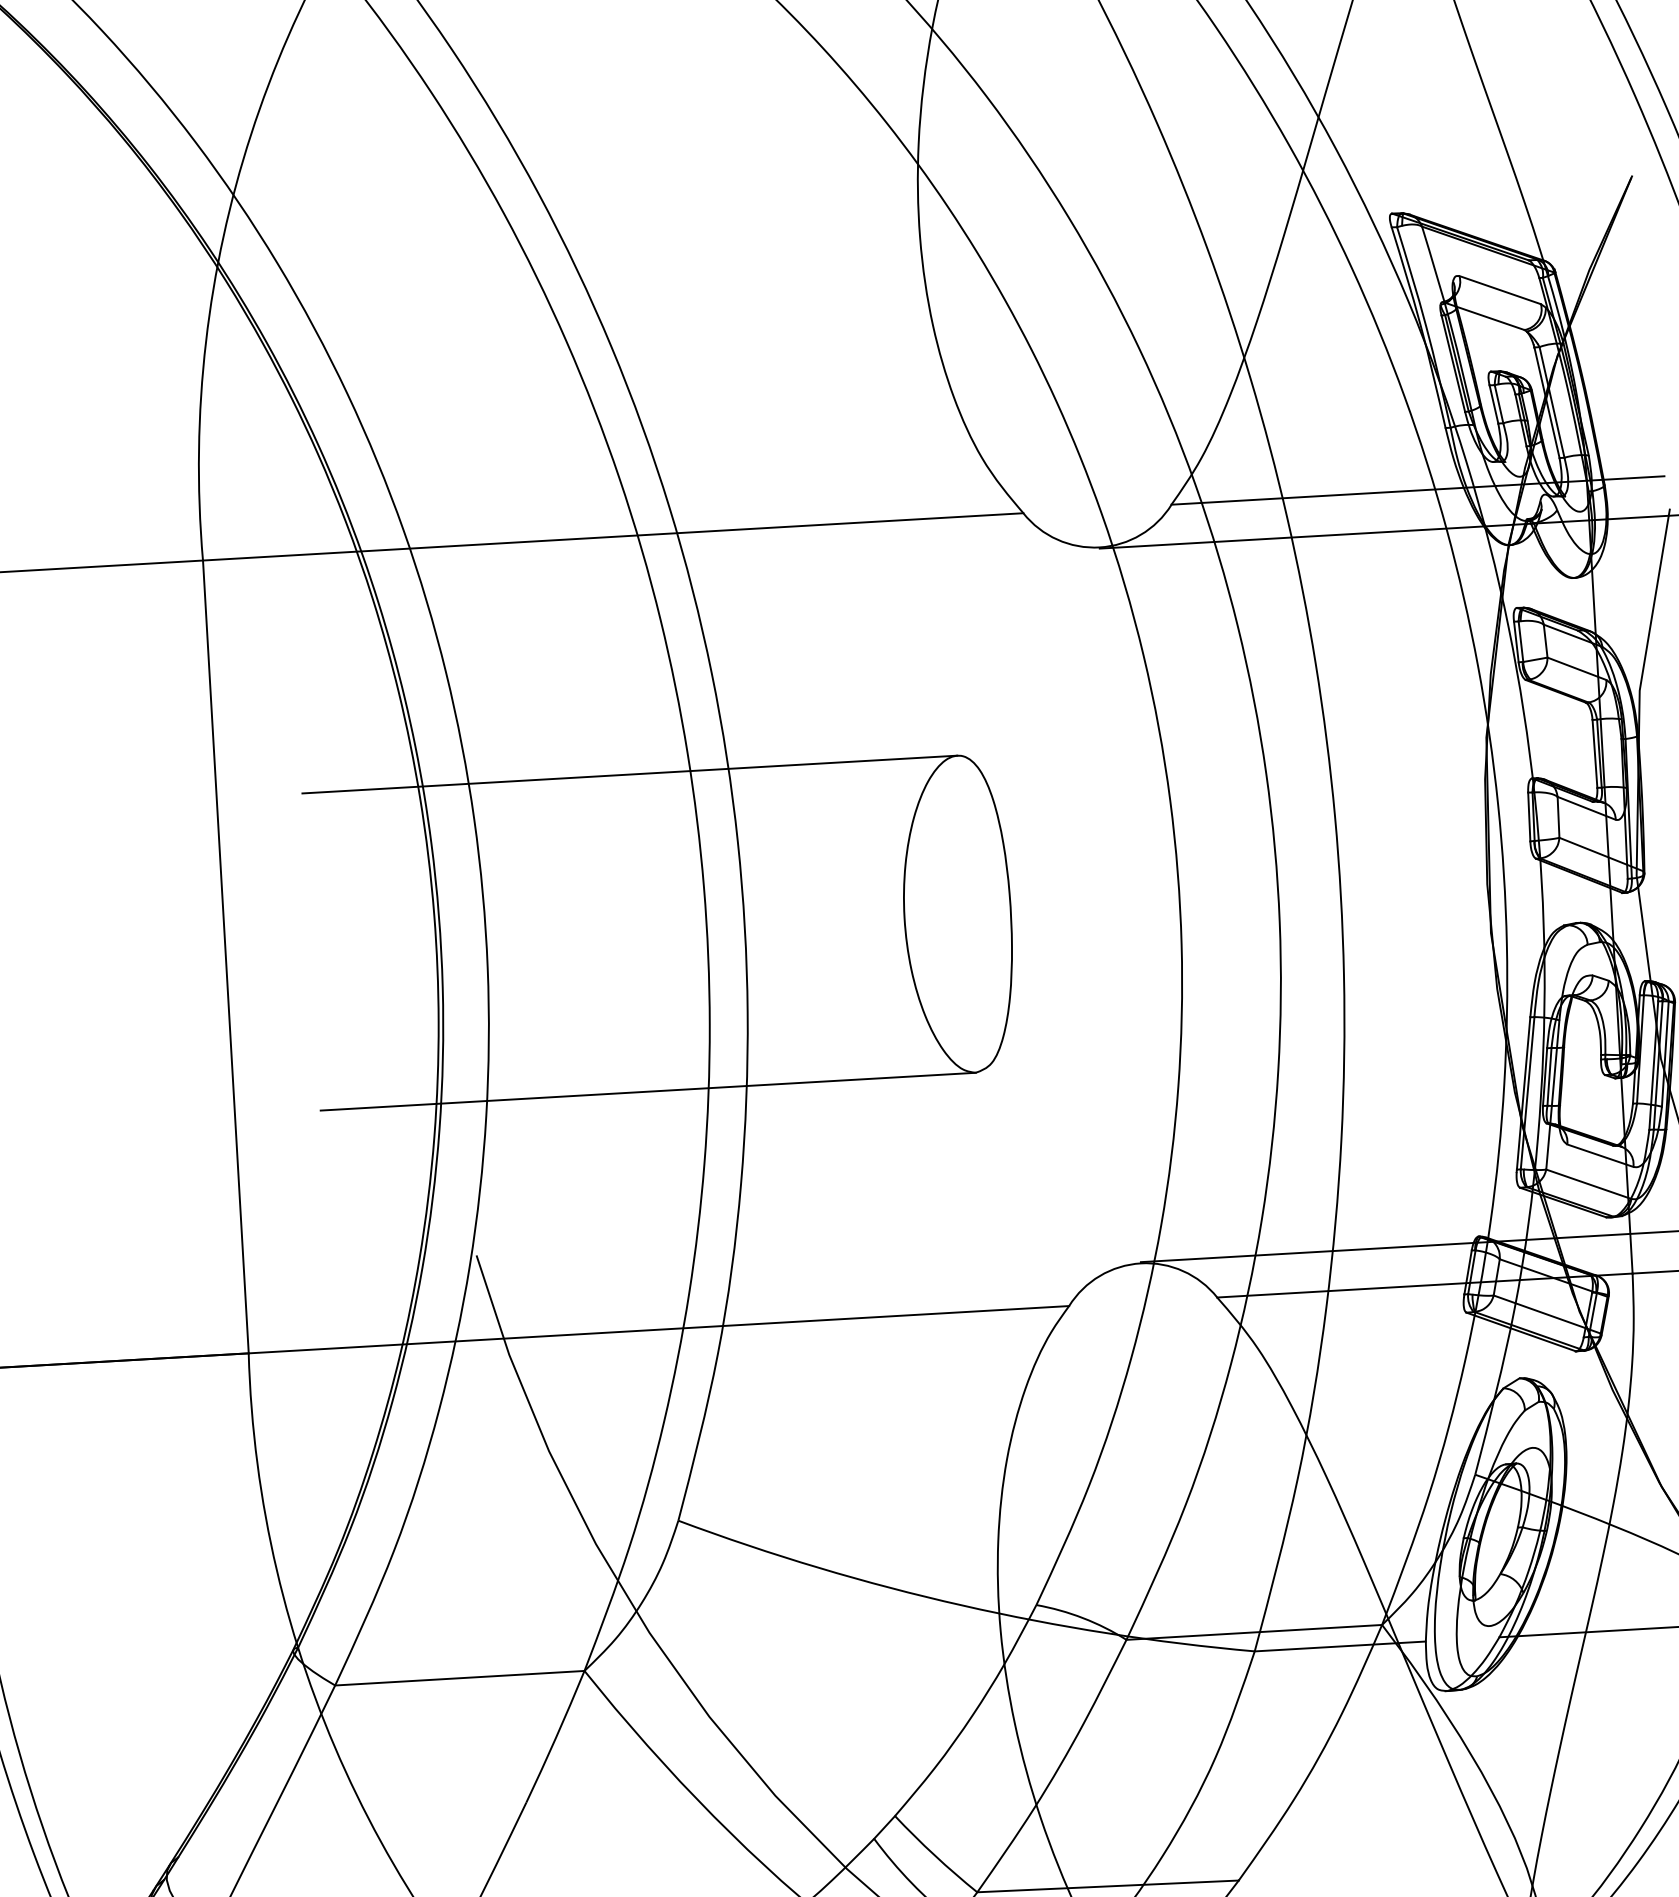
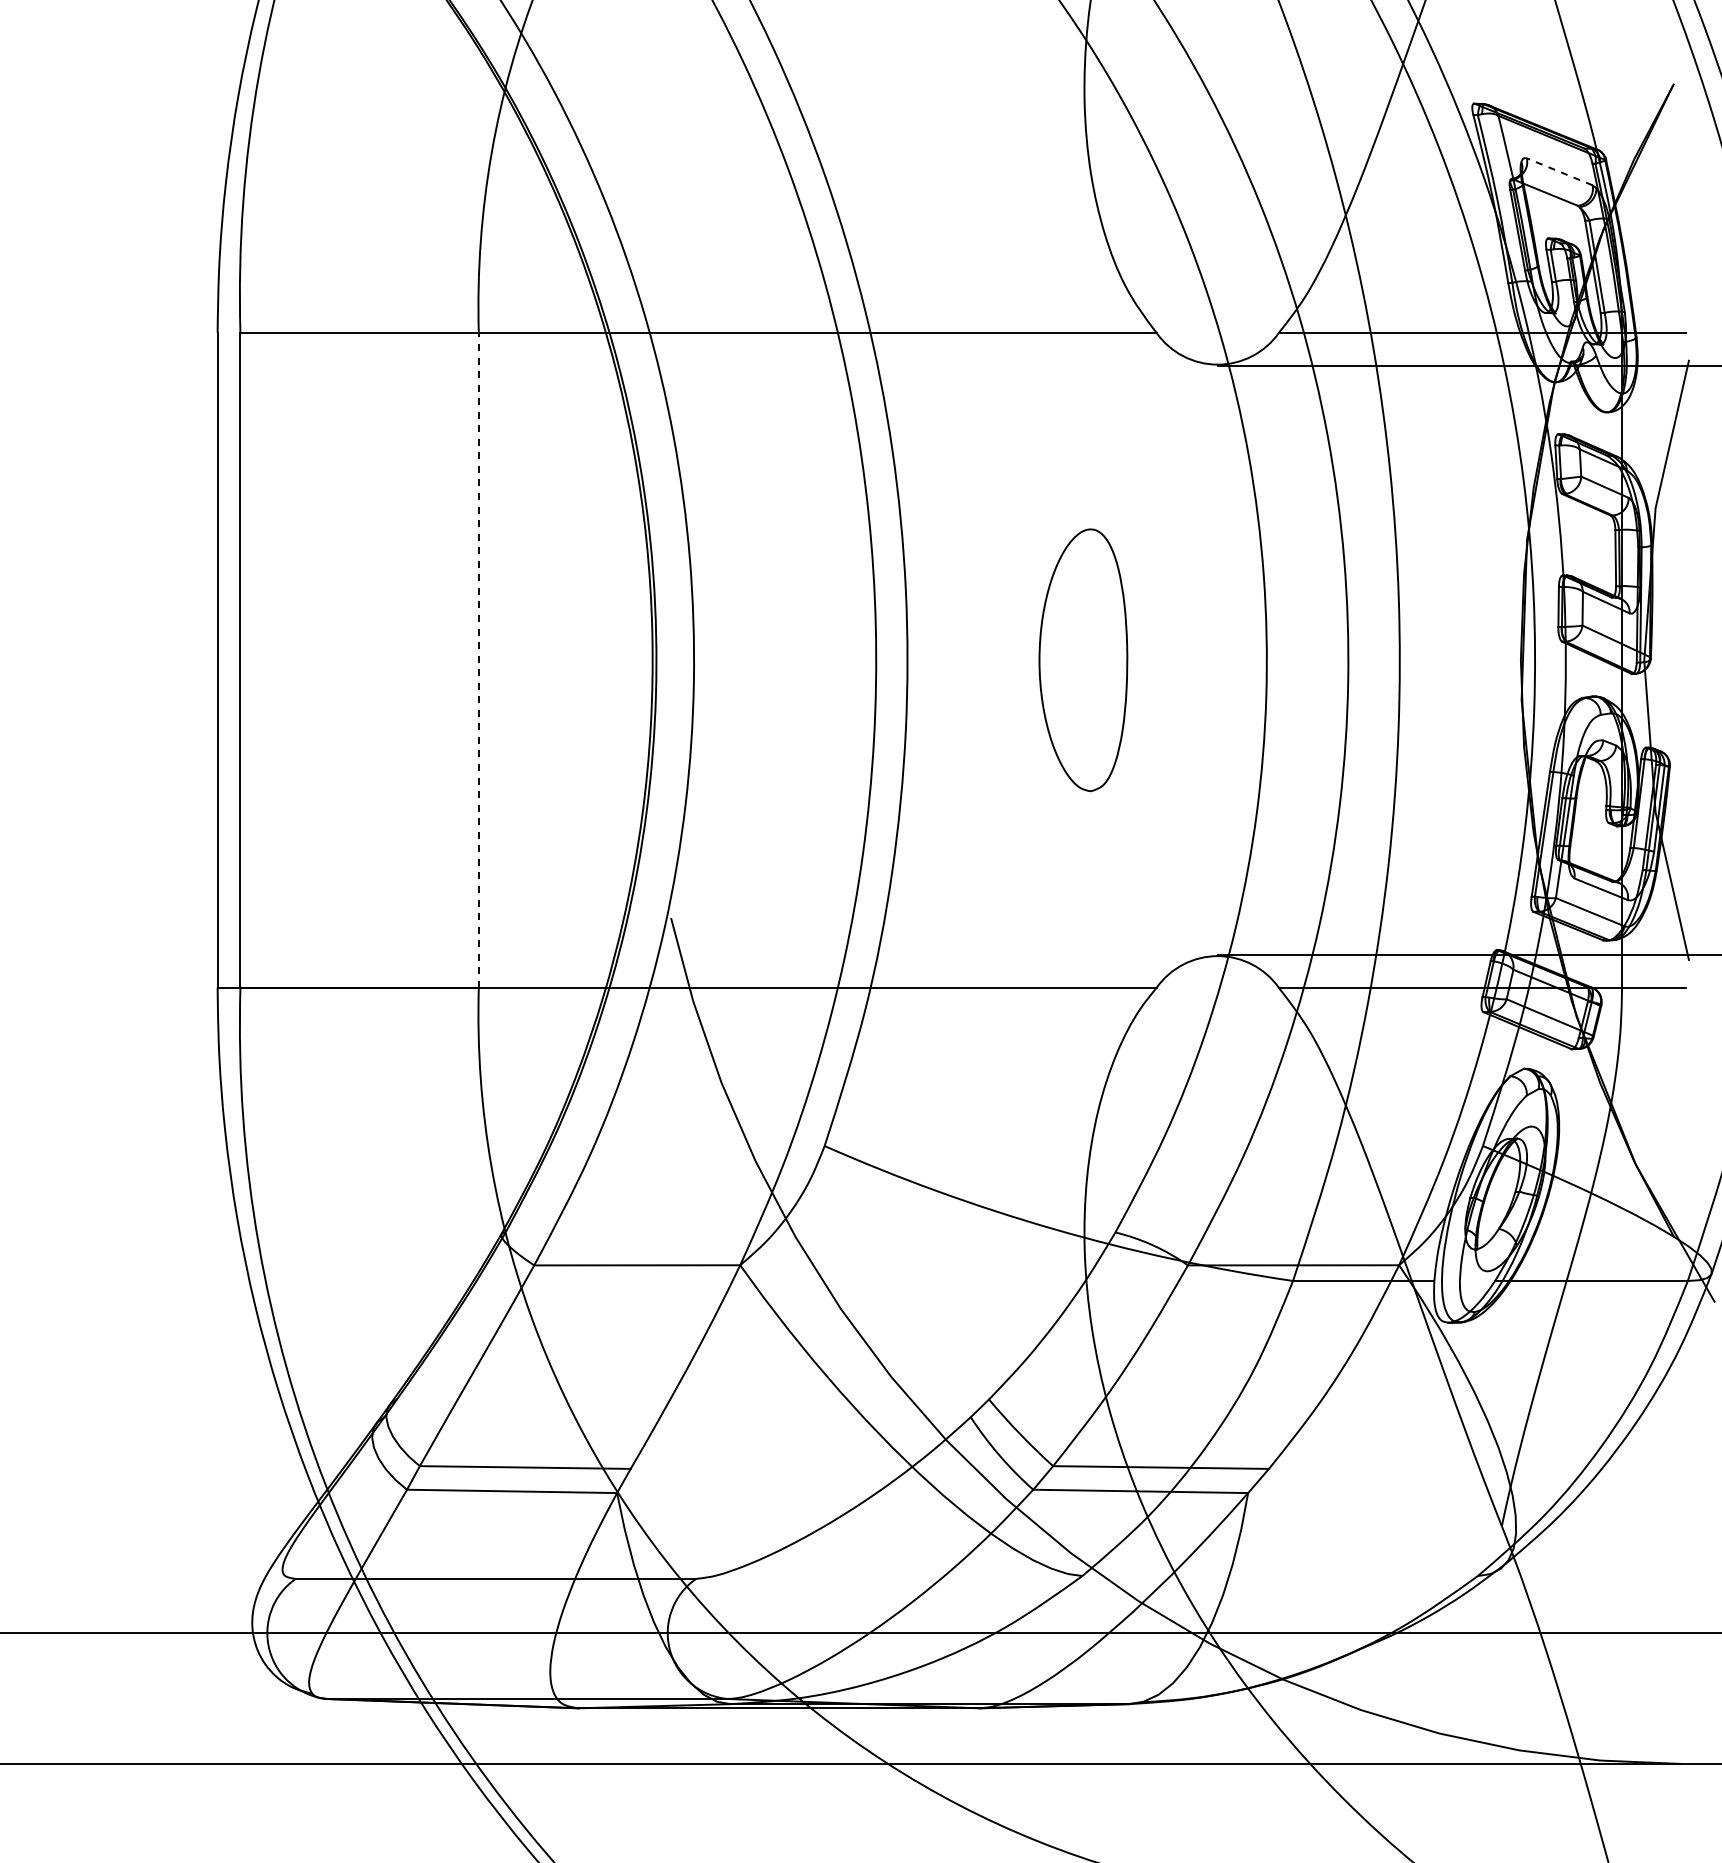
line: (1499, 289) -> (1559, 171), solid -> dashed
line: (629, 774) -> (819, 529), removed
line: (225, 955) -> (478, 659), solid -> dashed
line: (647, 1091) -> (819, 791), removed

